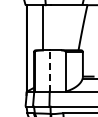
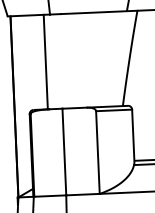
line: (49, 70) -> (63, 151), dashed -> solid

